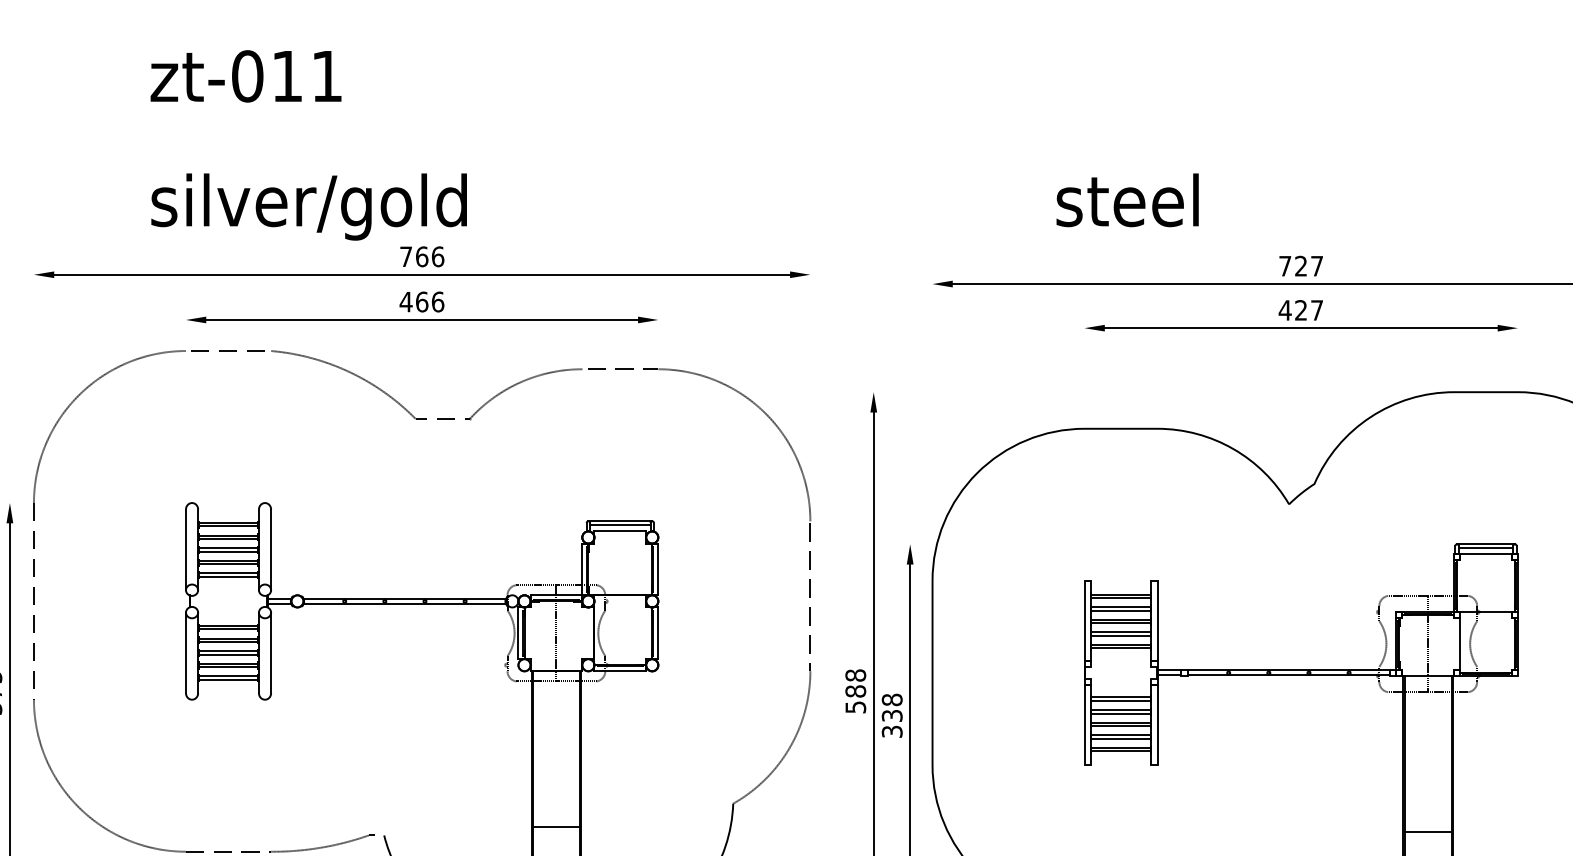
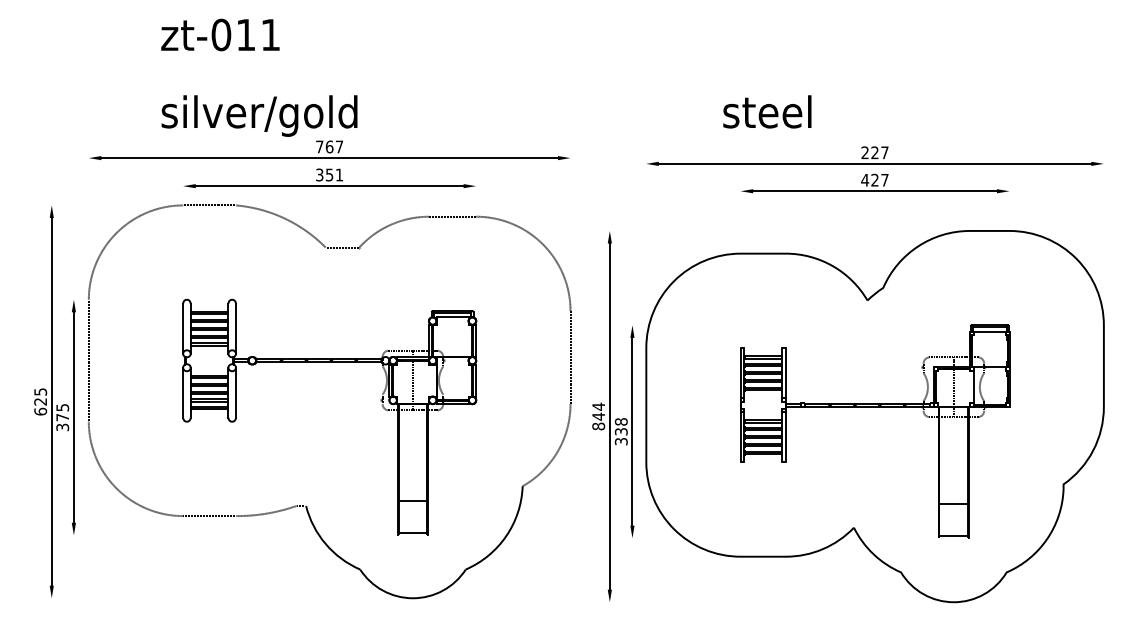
text: (437, 256) -> (339, 146), 766 -> 767
text: (1284, 265) -> (864, 152), 727 -> 227
text: (421, 301) -> (329, 174), 466 -> 351
text: (855, 691) -> (598, 416), 588 -> 844

